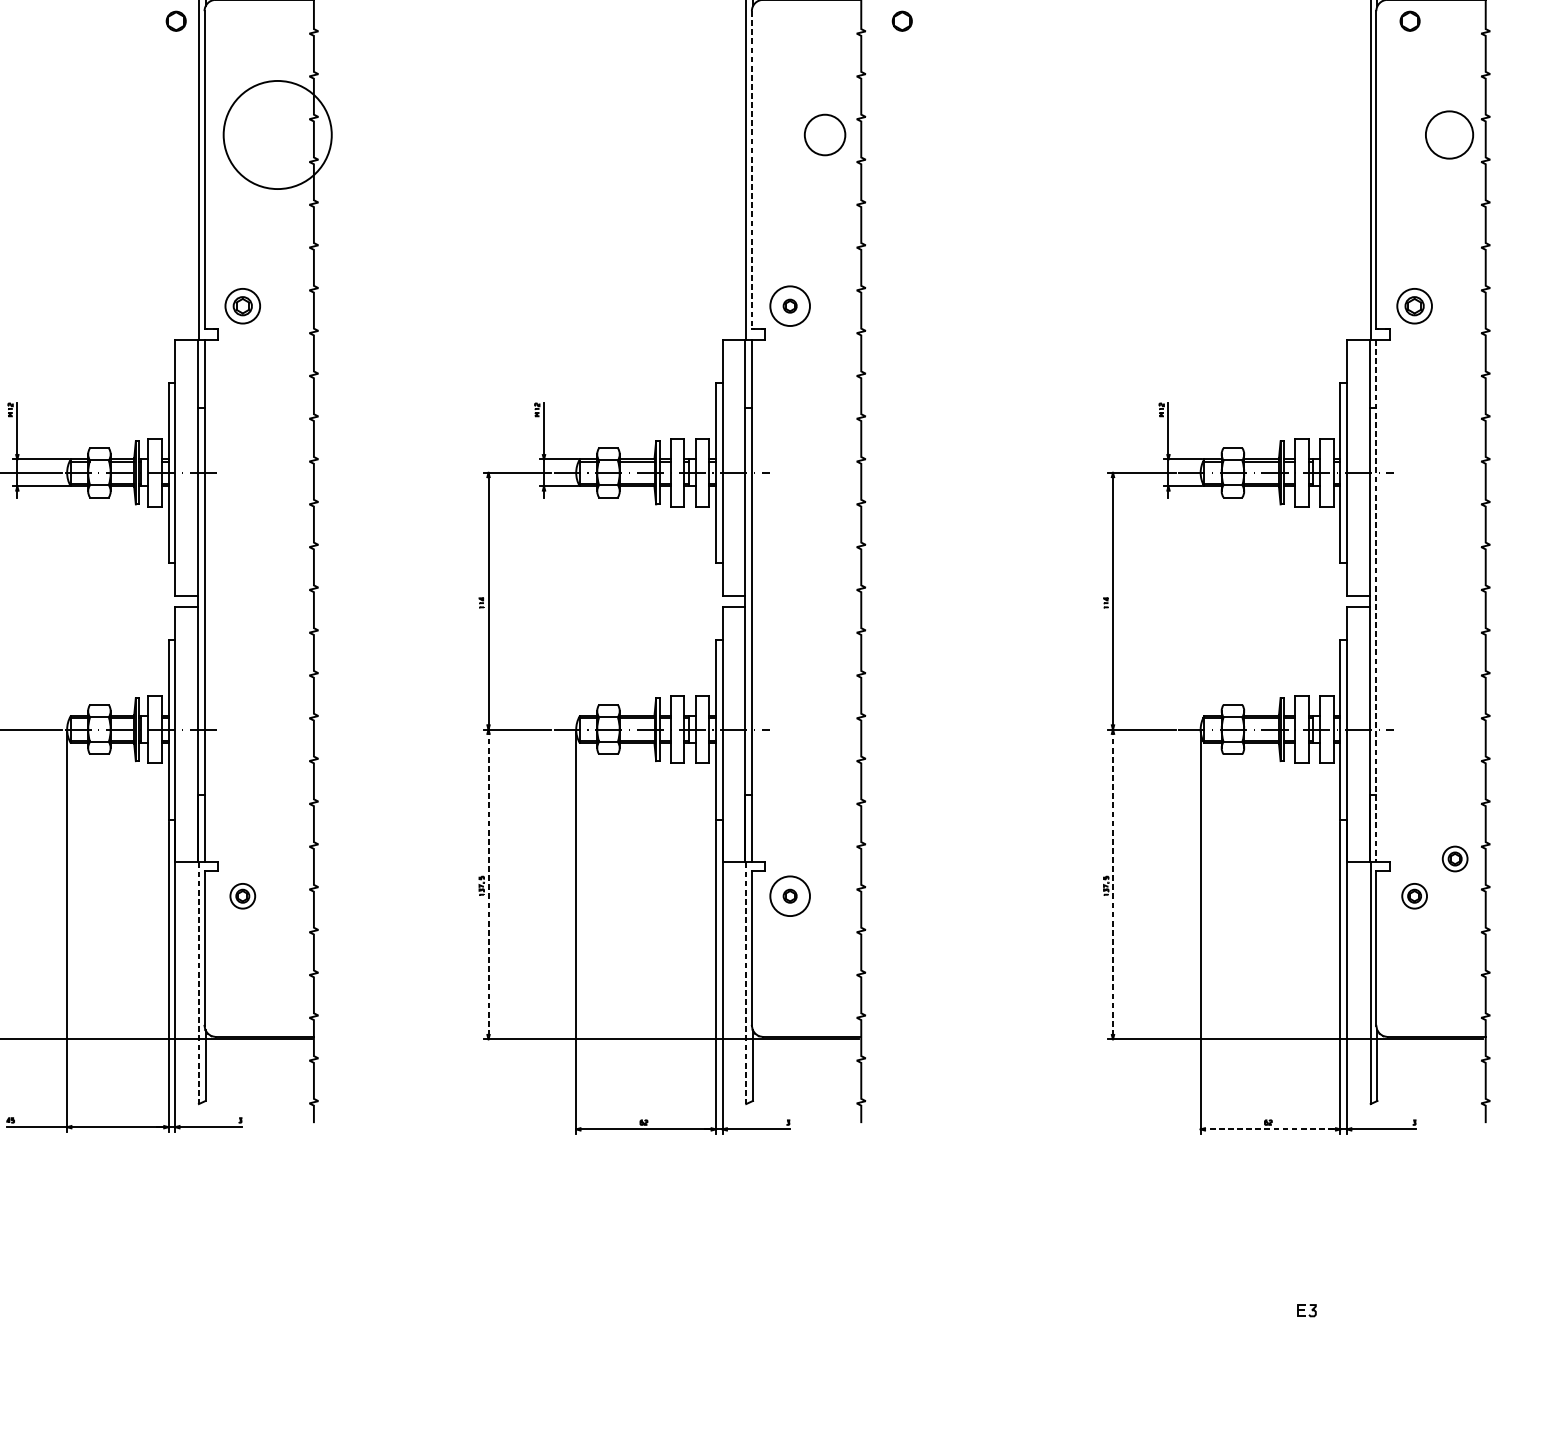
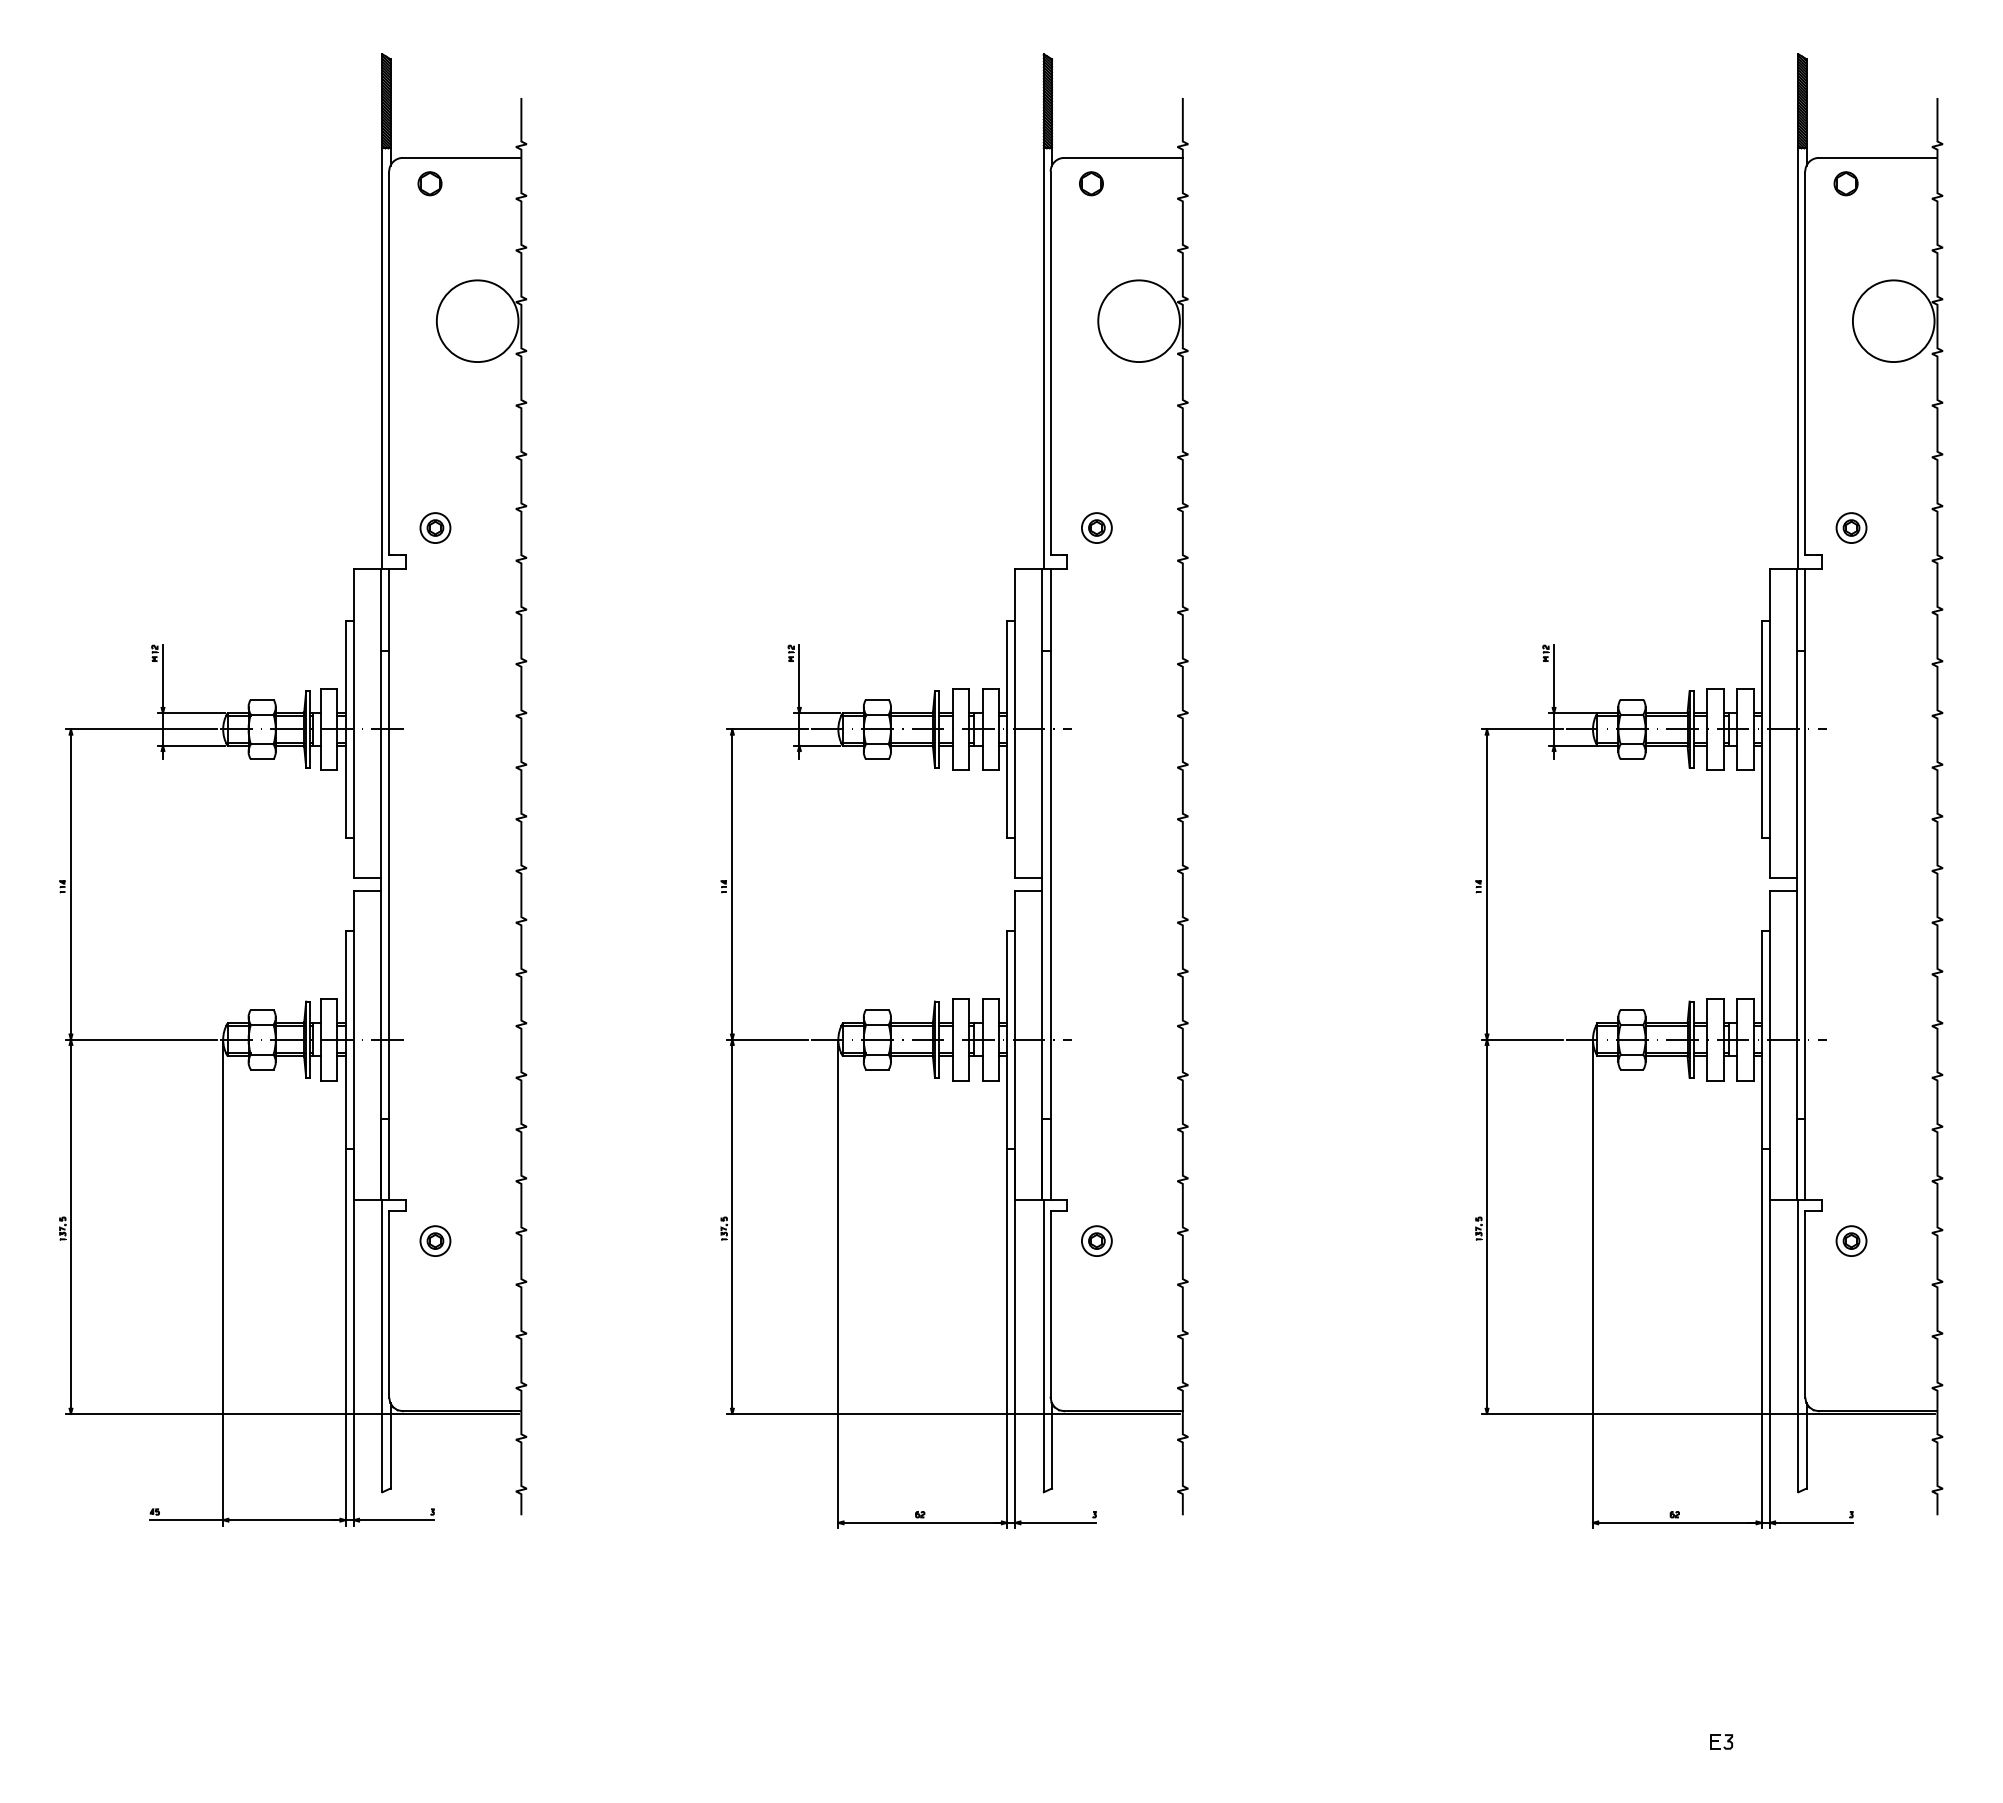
part: (175, 21) -> (429, 183), moved
part: (902, 21) -> (1091, 183), moved
circle: (277, 135) -> (477, 321), size x0.62
circle: (824, 135) -> (1138, 321), size x1.67
circle: (1449, 135) -> (1893, 321), size x1.43
line: (751, 170) -> (1050, 363), dashed -> solid
part: (242, 305) -> (435, 527), size x0.71
part: (1414, 305) -> (1851, 527), size x0.71
circle: (789, 306) -> (1096, 528), size x0.62
line: (1376, 601) -> (1805, 884), dashed -> solid
part: (1455, 858) -> (1900, 1195), removed
line: (488, 884) -> (732, 1227), dashed -> solid
line: (1113, 884) -> (1487, 1227), dashed -> solid
circle: (789, 896) -> (1096, 1241), size x0.62
line: (198, 983) -> (382, 1346), dashed -> solid
line: (745, 983) -> (1043, 1346), dashed -> solid
line: (1270, 1129) -> (1677, 1522), dashed -> solid

